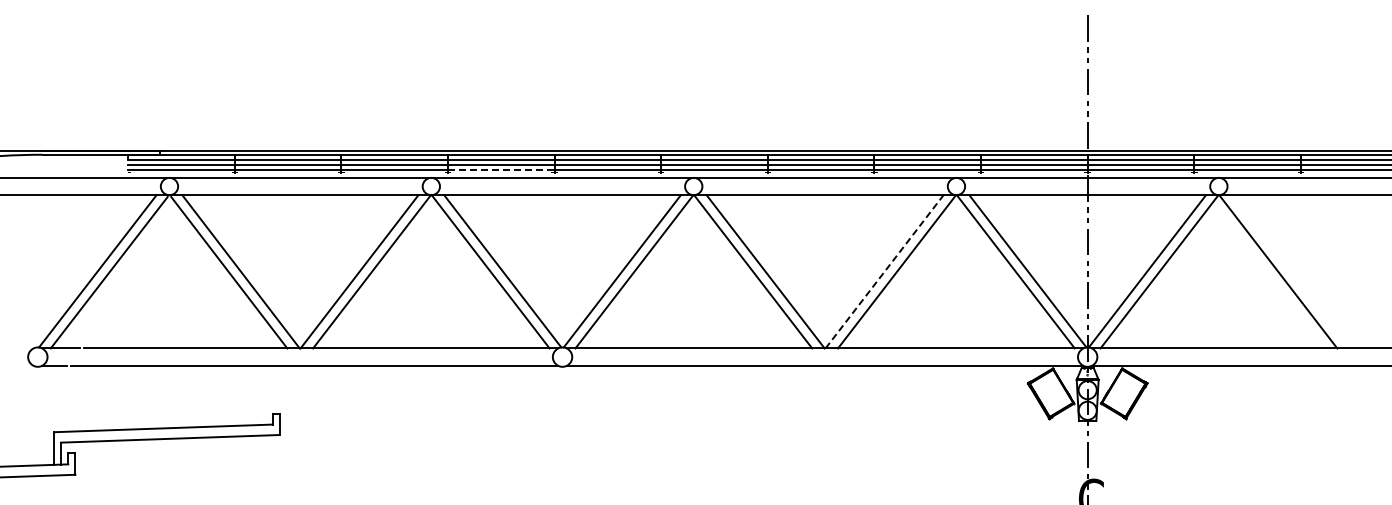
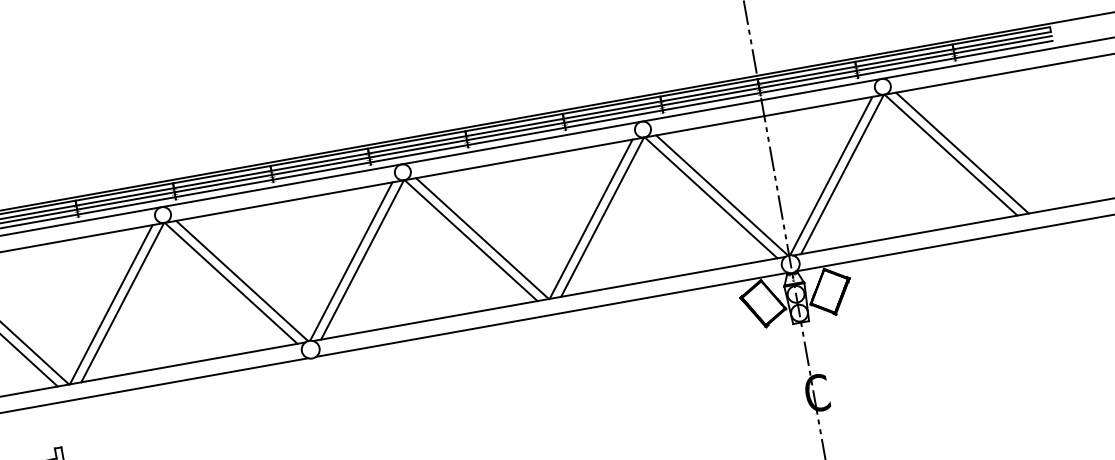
line: (501, 169) -> (224, 188), dashed -> solid
line: (884, 271) -> (591, 218), dashed -> solid
line: (1290, 271) -> (962, 152), added

